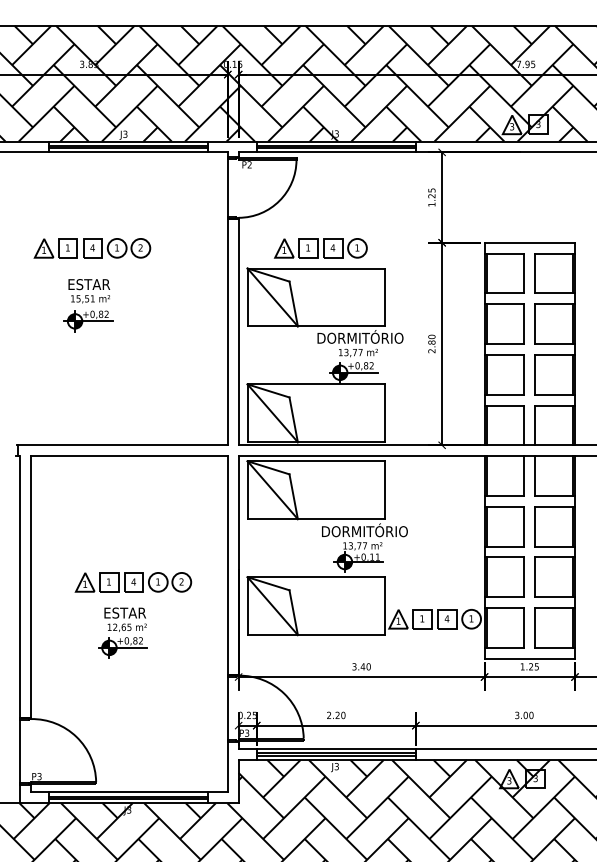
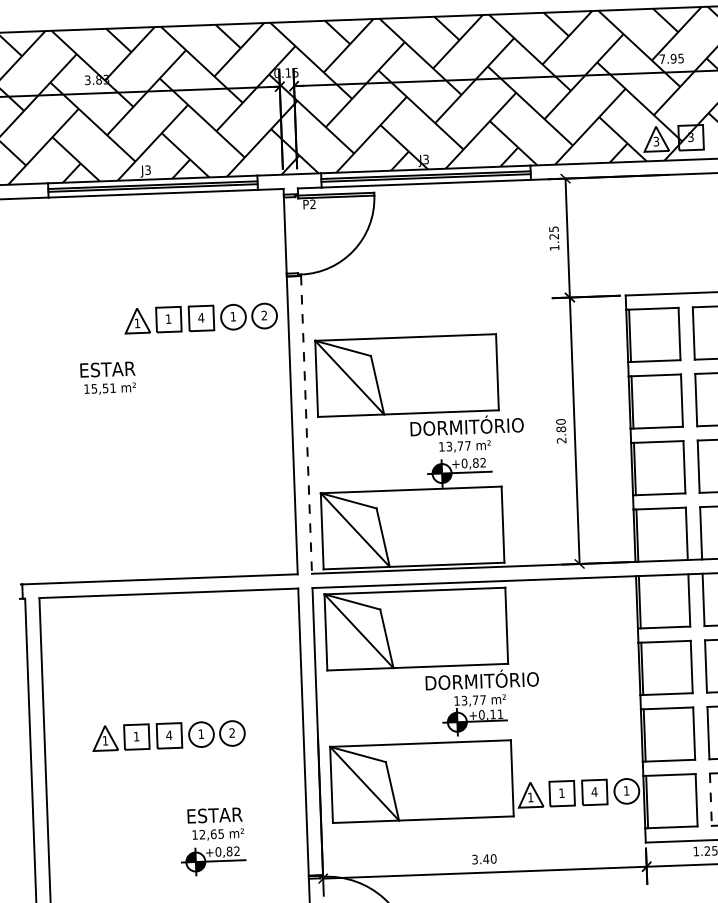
part: (92, 248) -> (201, 318), moved
part: (320, 248) -> (410, 310), removed
part: (88, 321) -> (108, 418), removed
line: (238, 332) -> (306, 425), solid -> dashed
part: (133, 582) -> (168, 736), moved
line: (535, 627) -> (711, 799), solid -> dashed
part: (122, 632) -> (212, 841), moved

